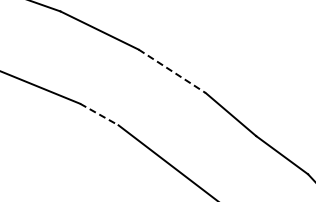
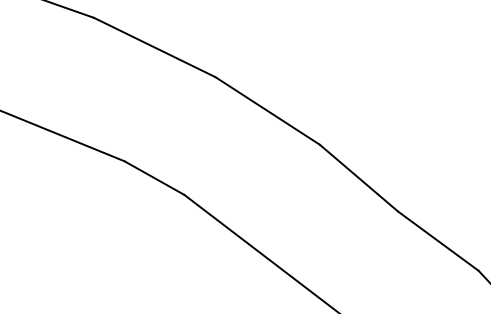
line: (172, 71) -> (268, 111), dashed -> solid
line: (99, 114) -> (154, 177), dashed -> solid

